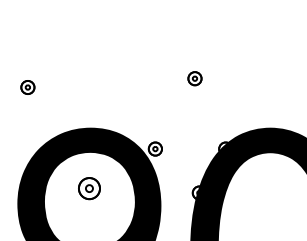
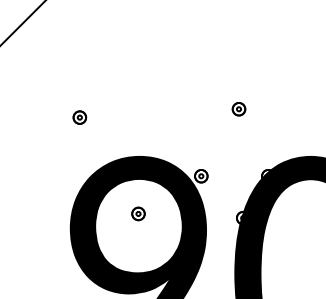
part: (89, 188) -> (138, 213), size x0.62

